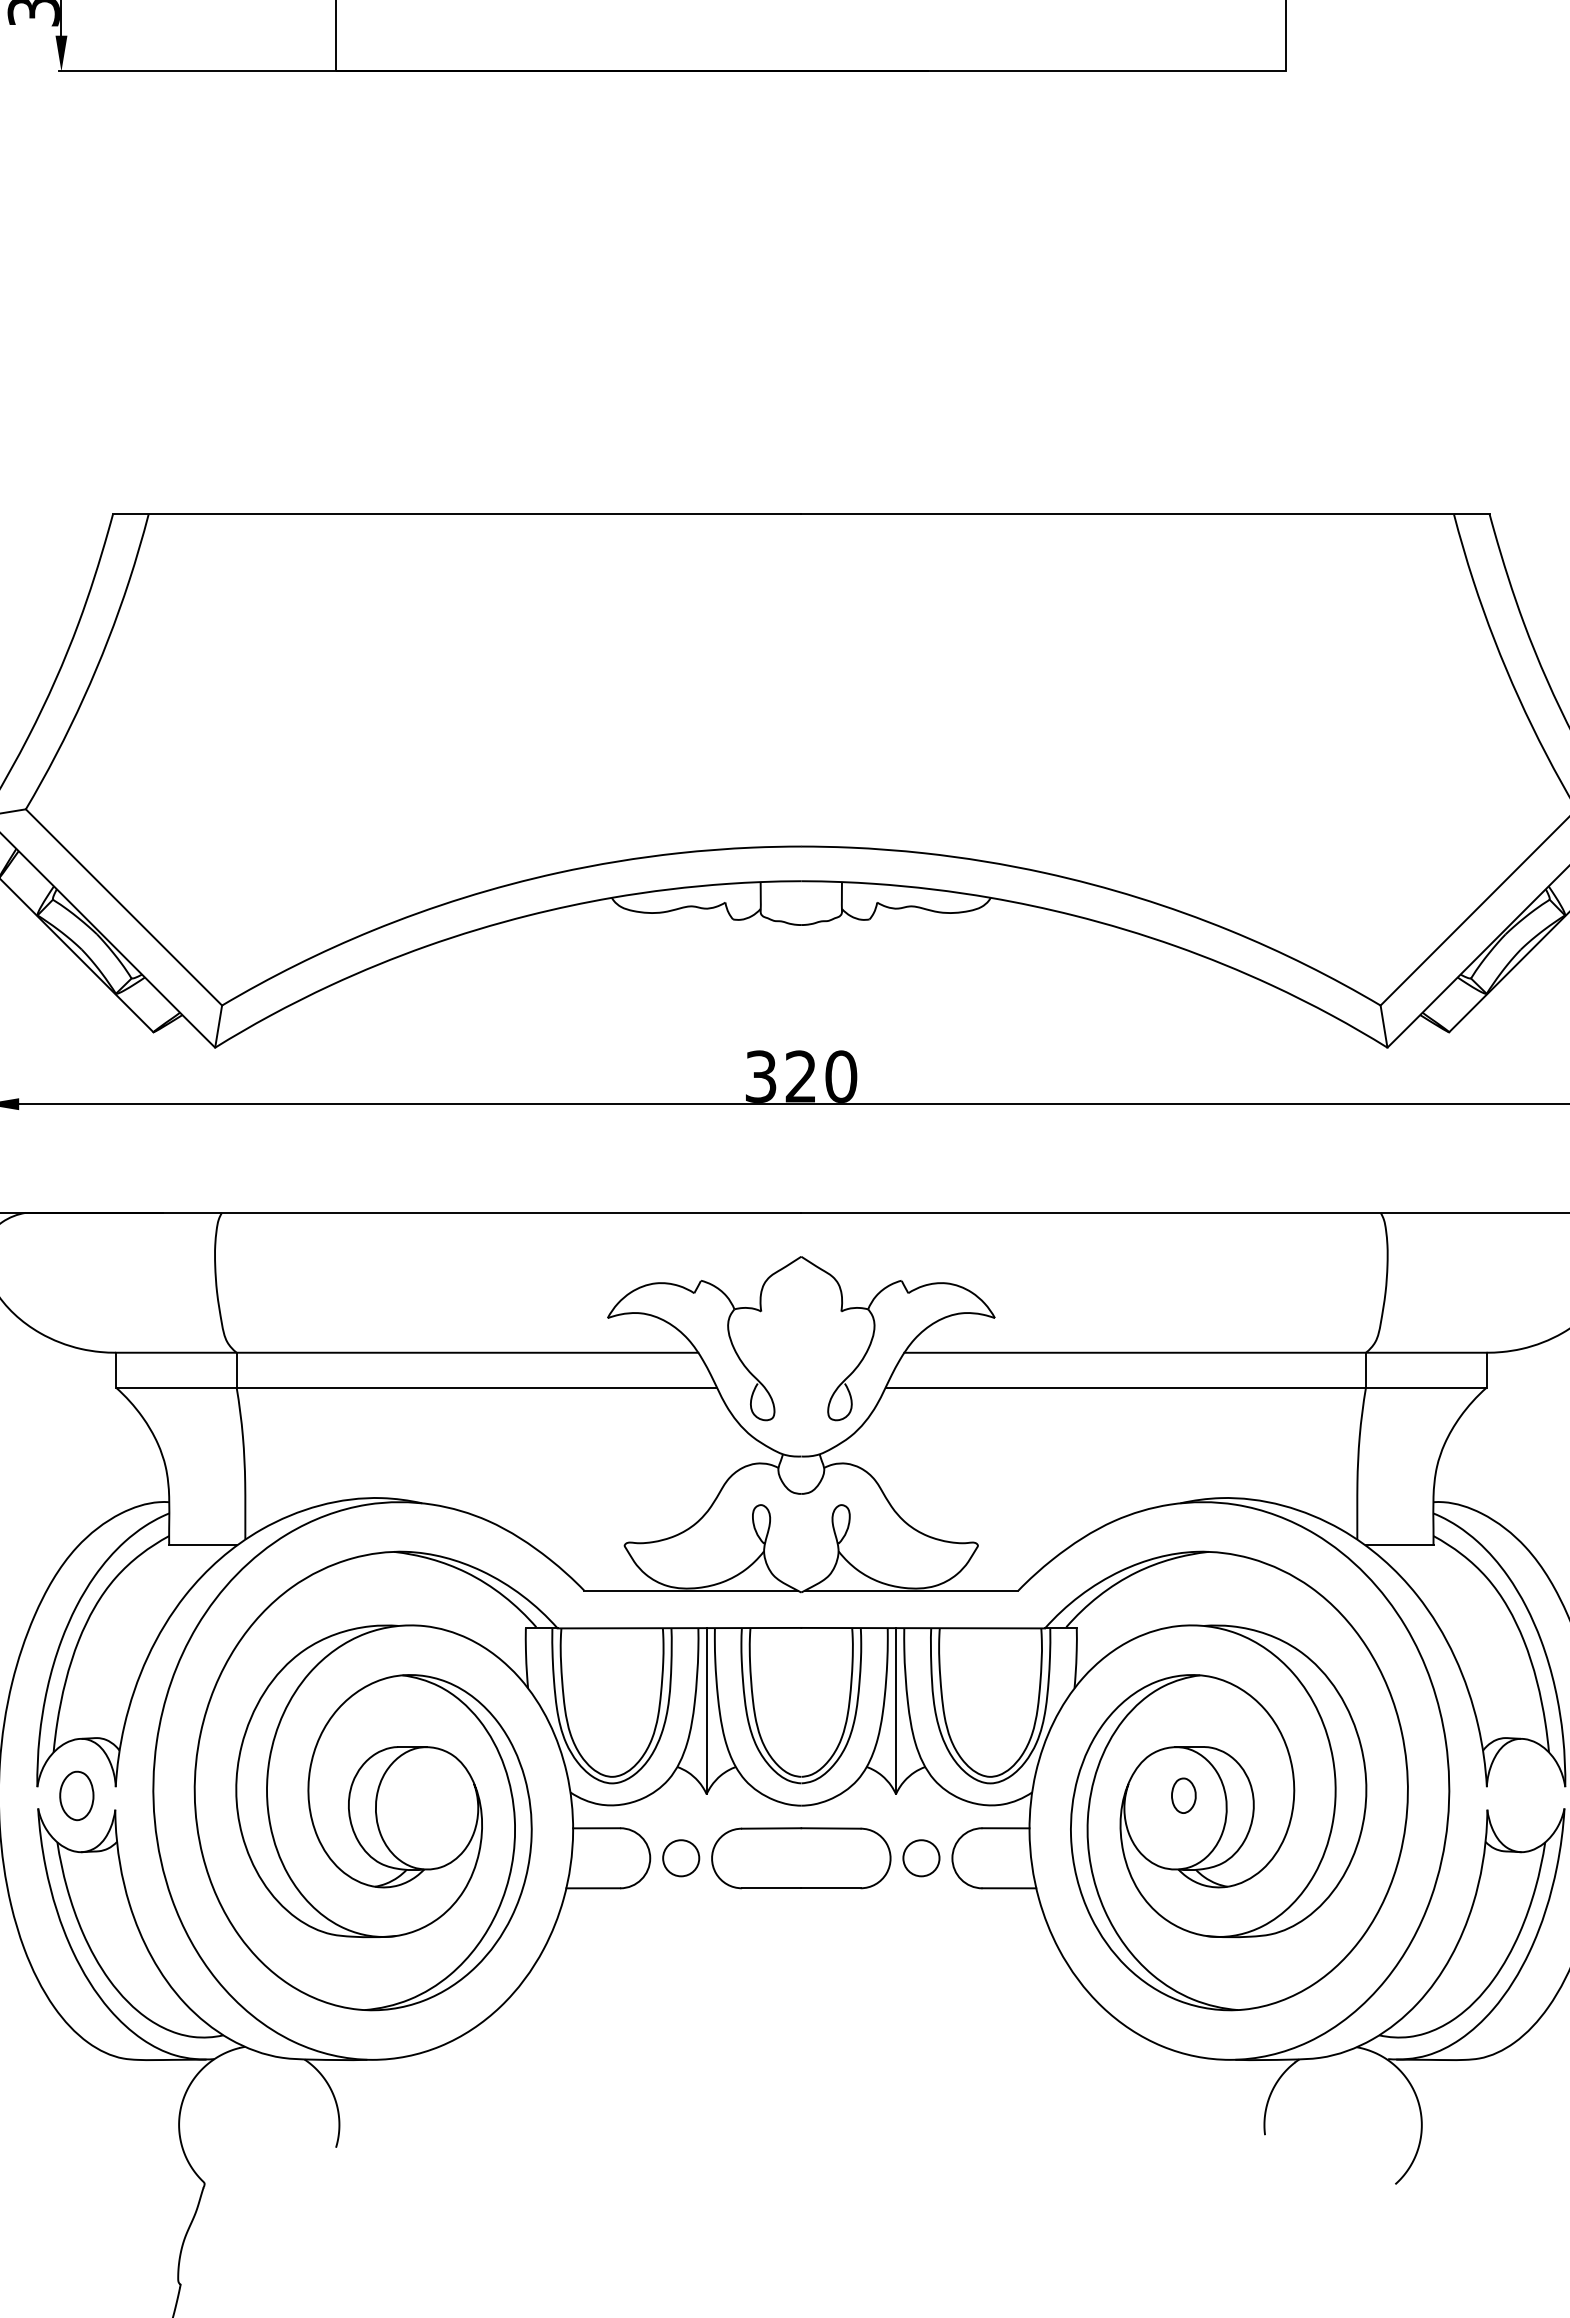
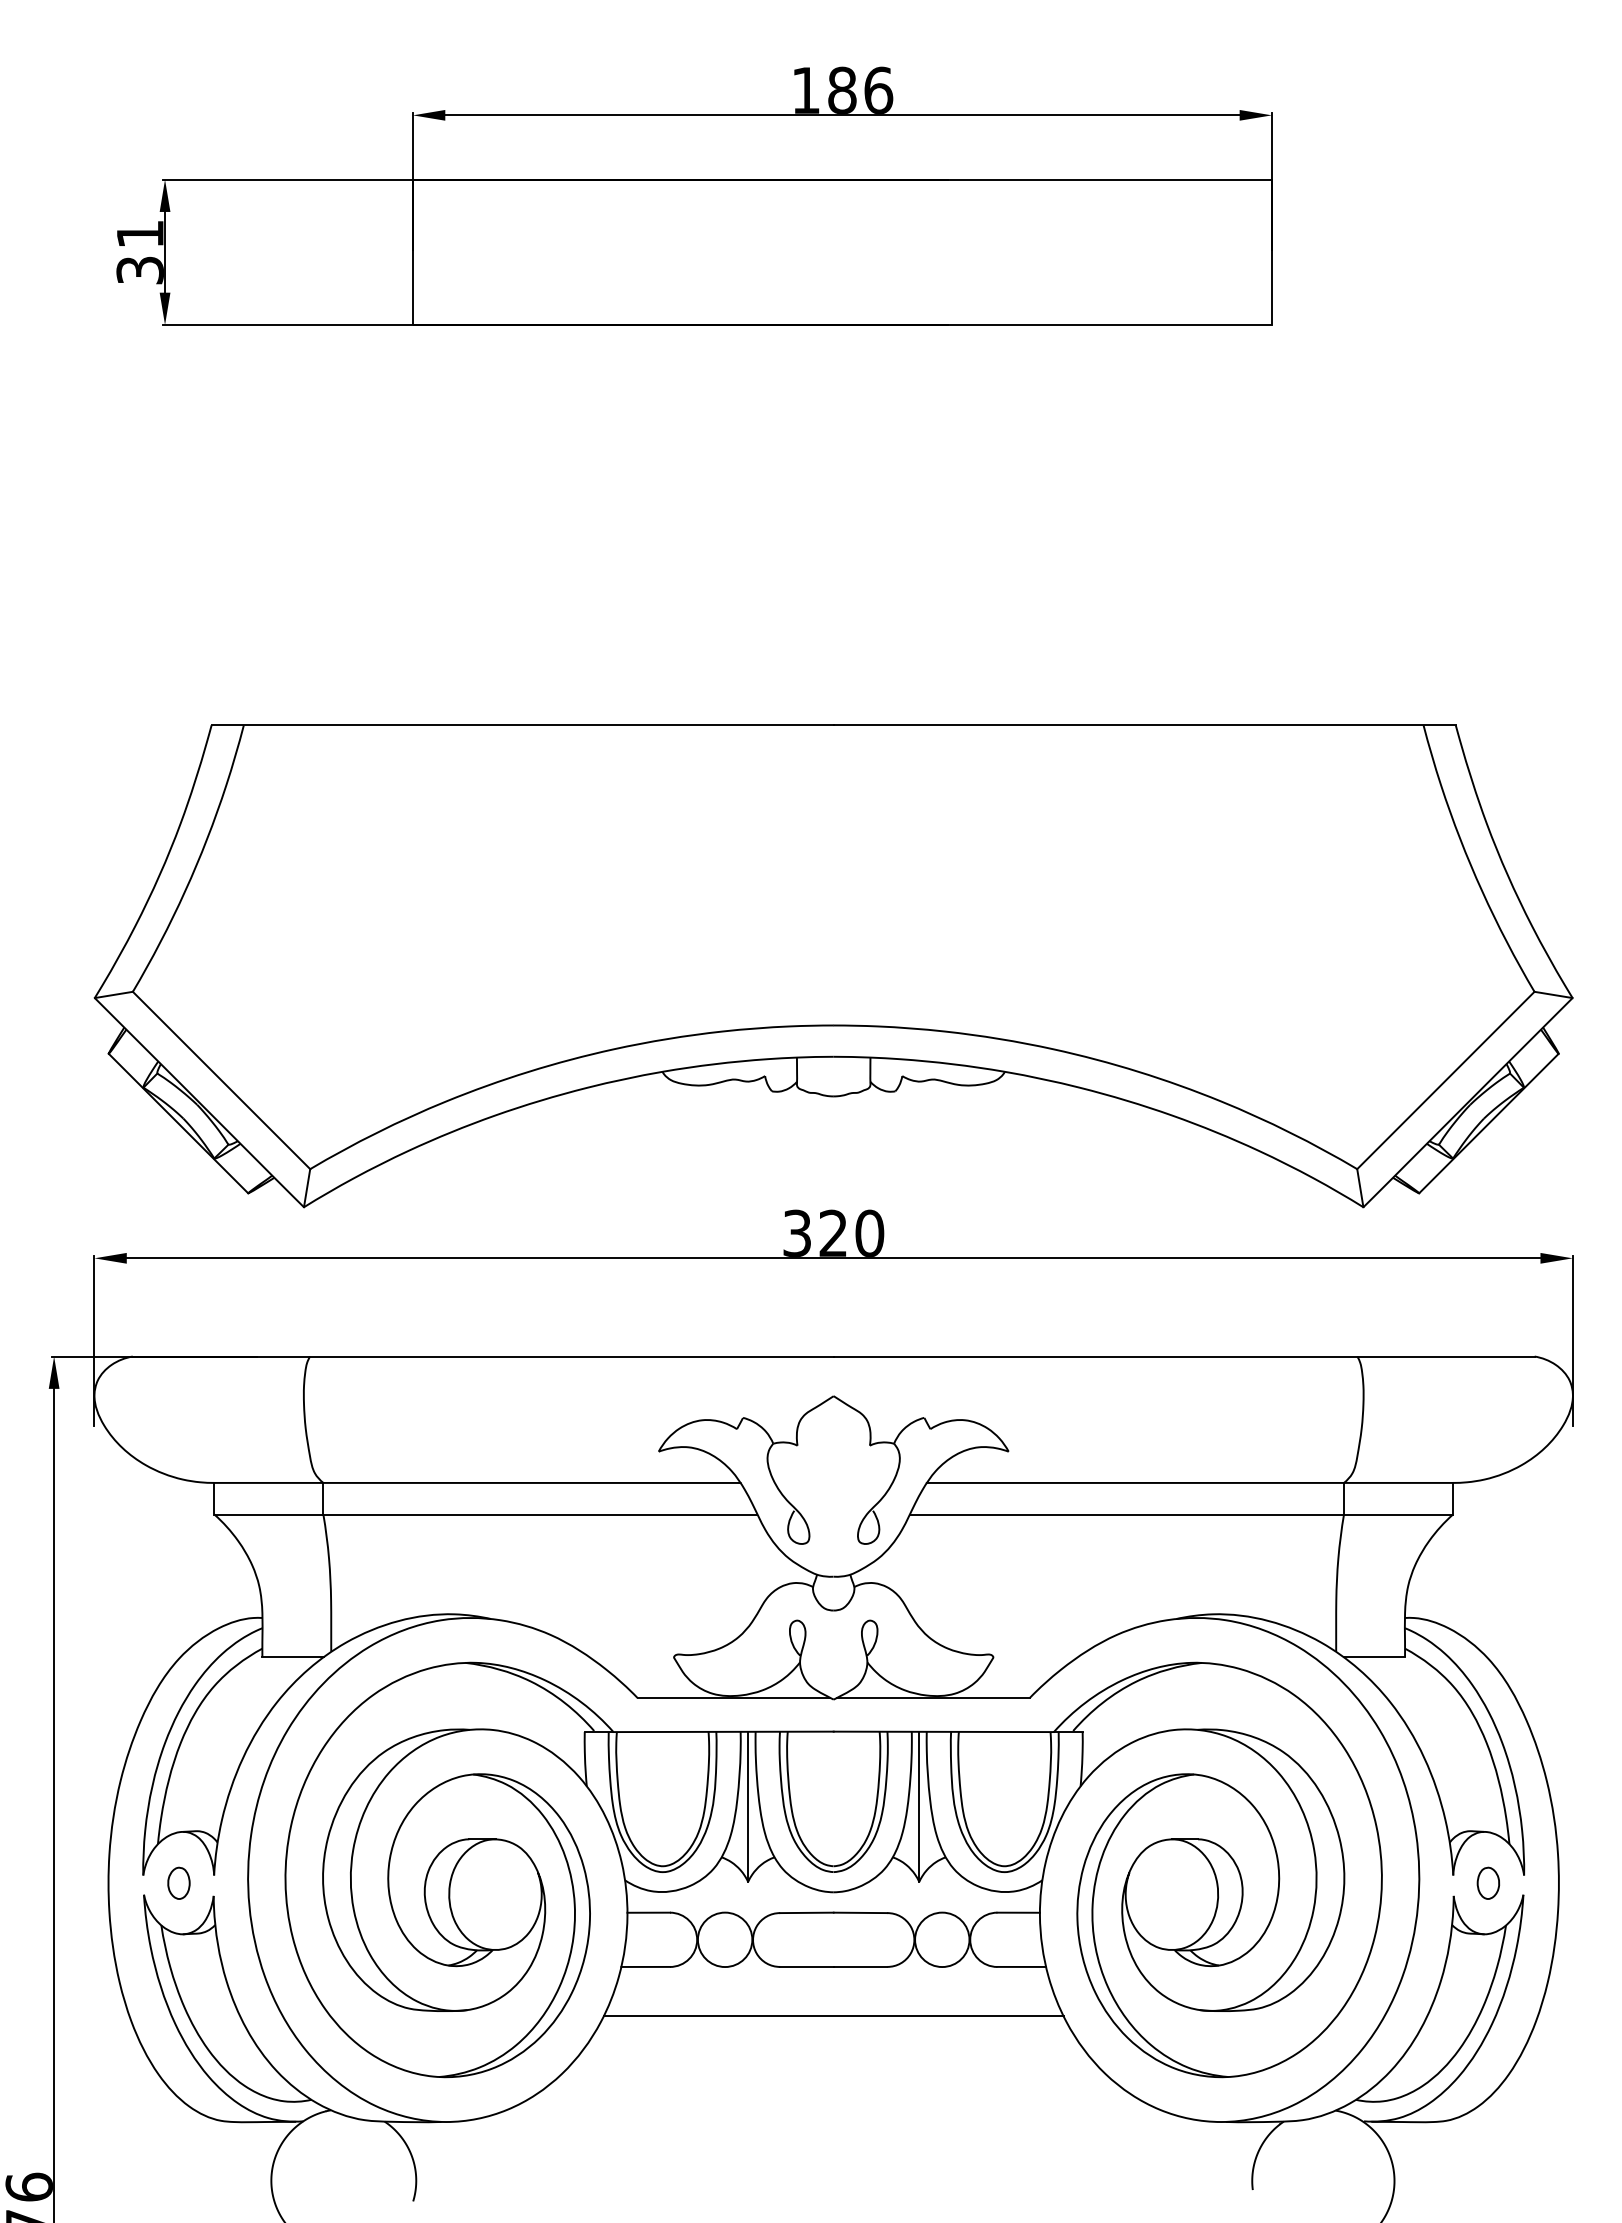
part: (76, 1794) -> (178, 1882), size x0.71
part: (1183, 1794) -> (1488, 1882), moved
circle: (680, 1857) -> (724, 1939), size x1.67
circle: (921, 1857) -> (942, 1939), size x1.67
line: (801, 1943) -> (833, 2016), added

